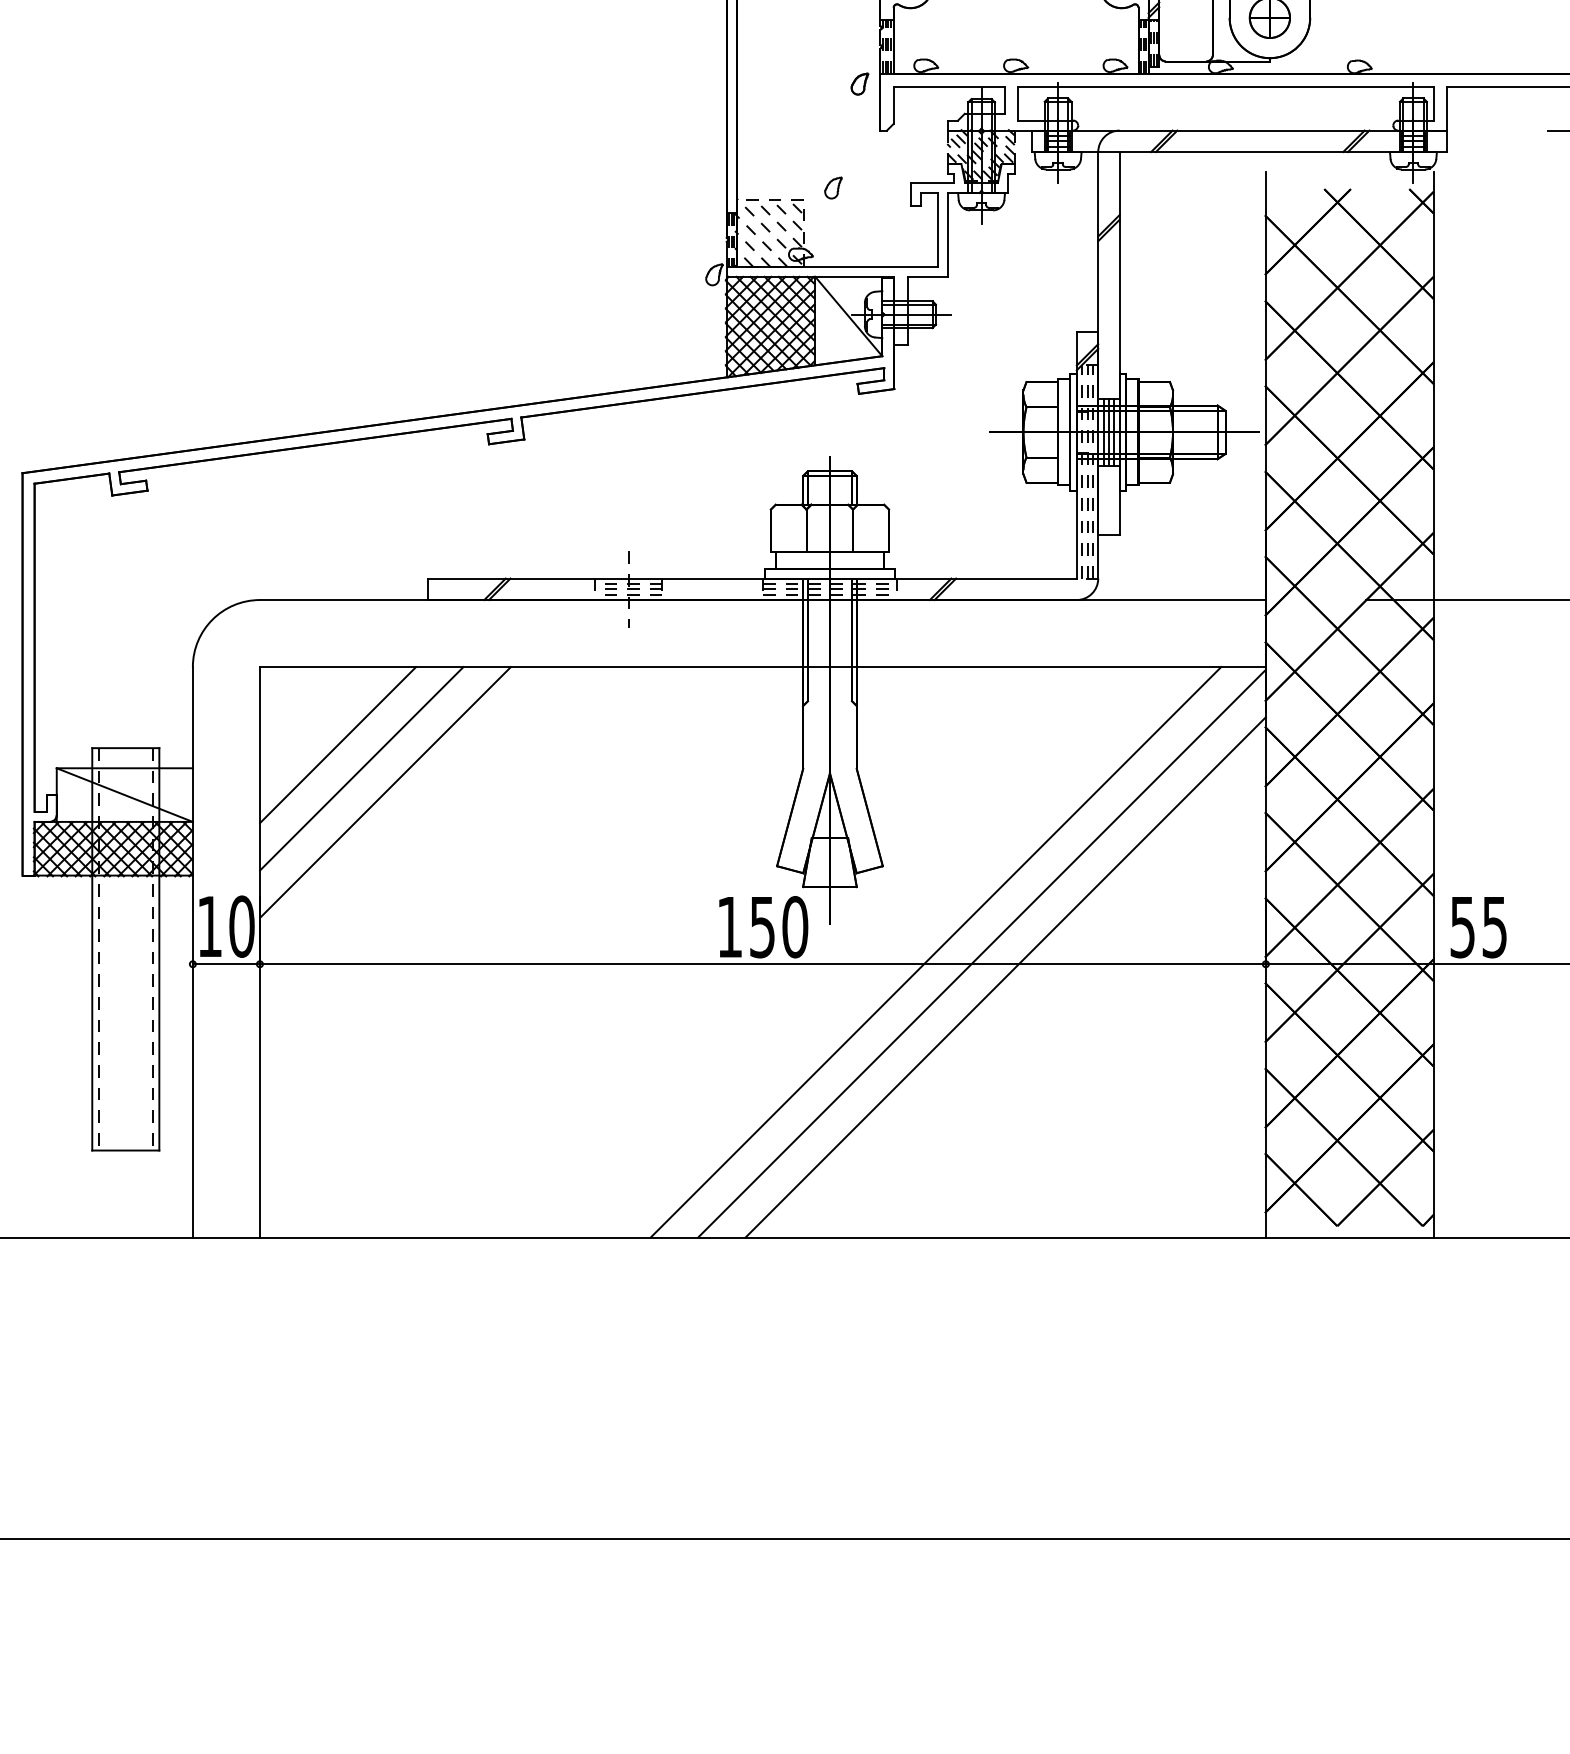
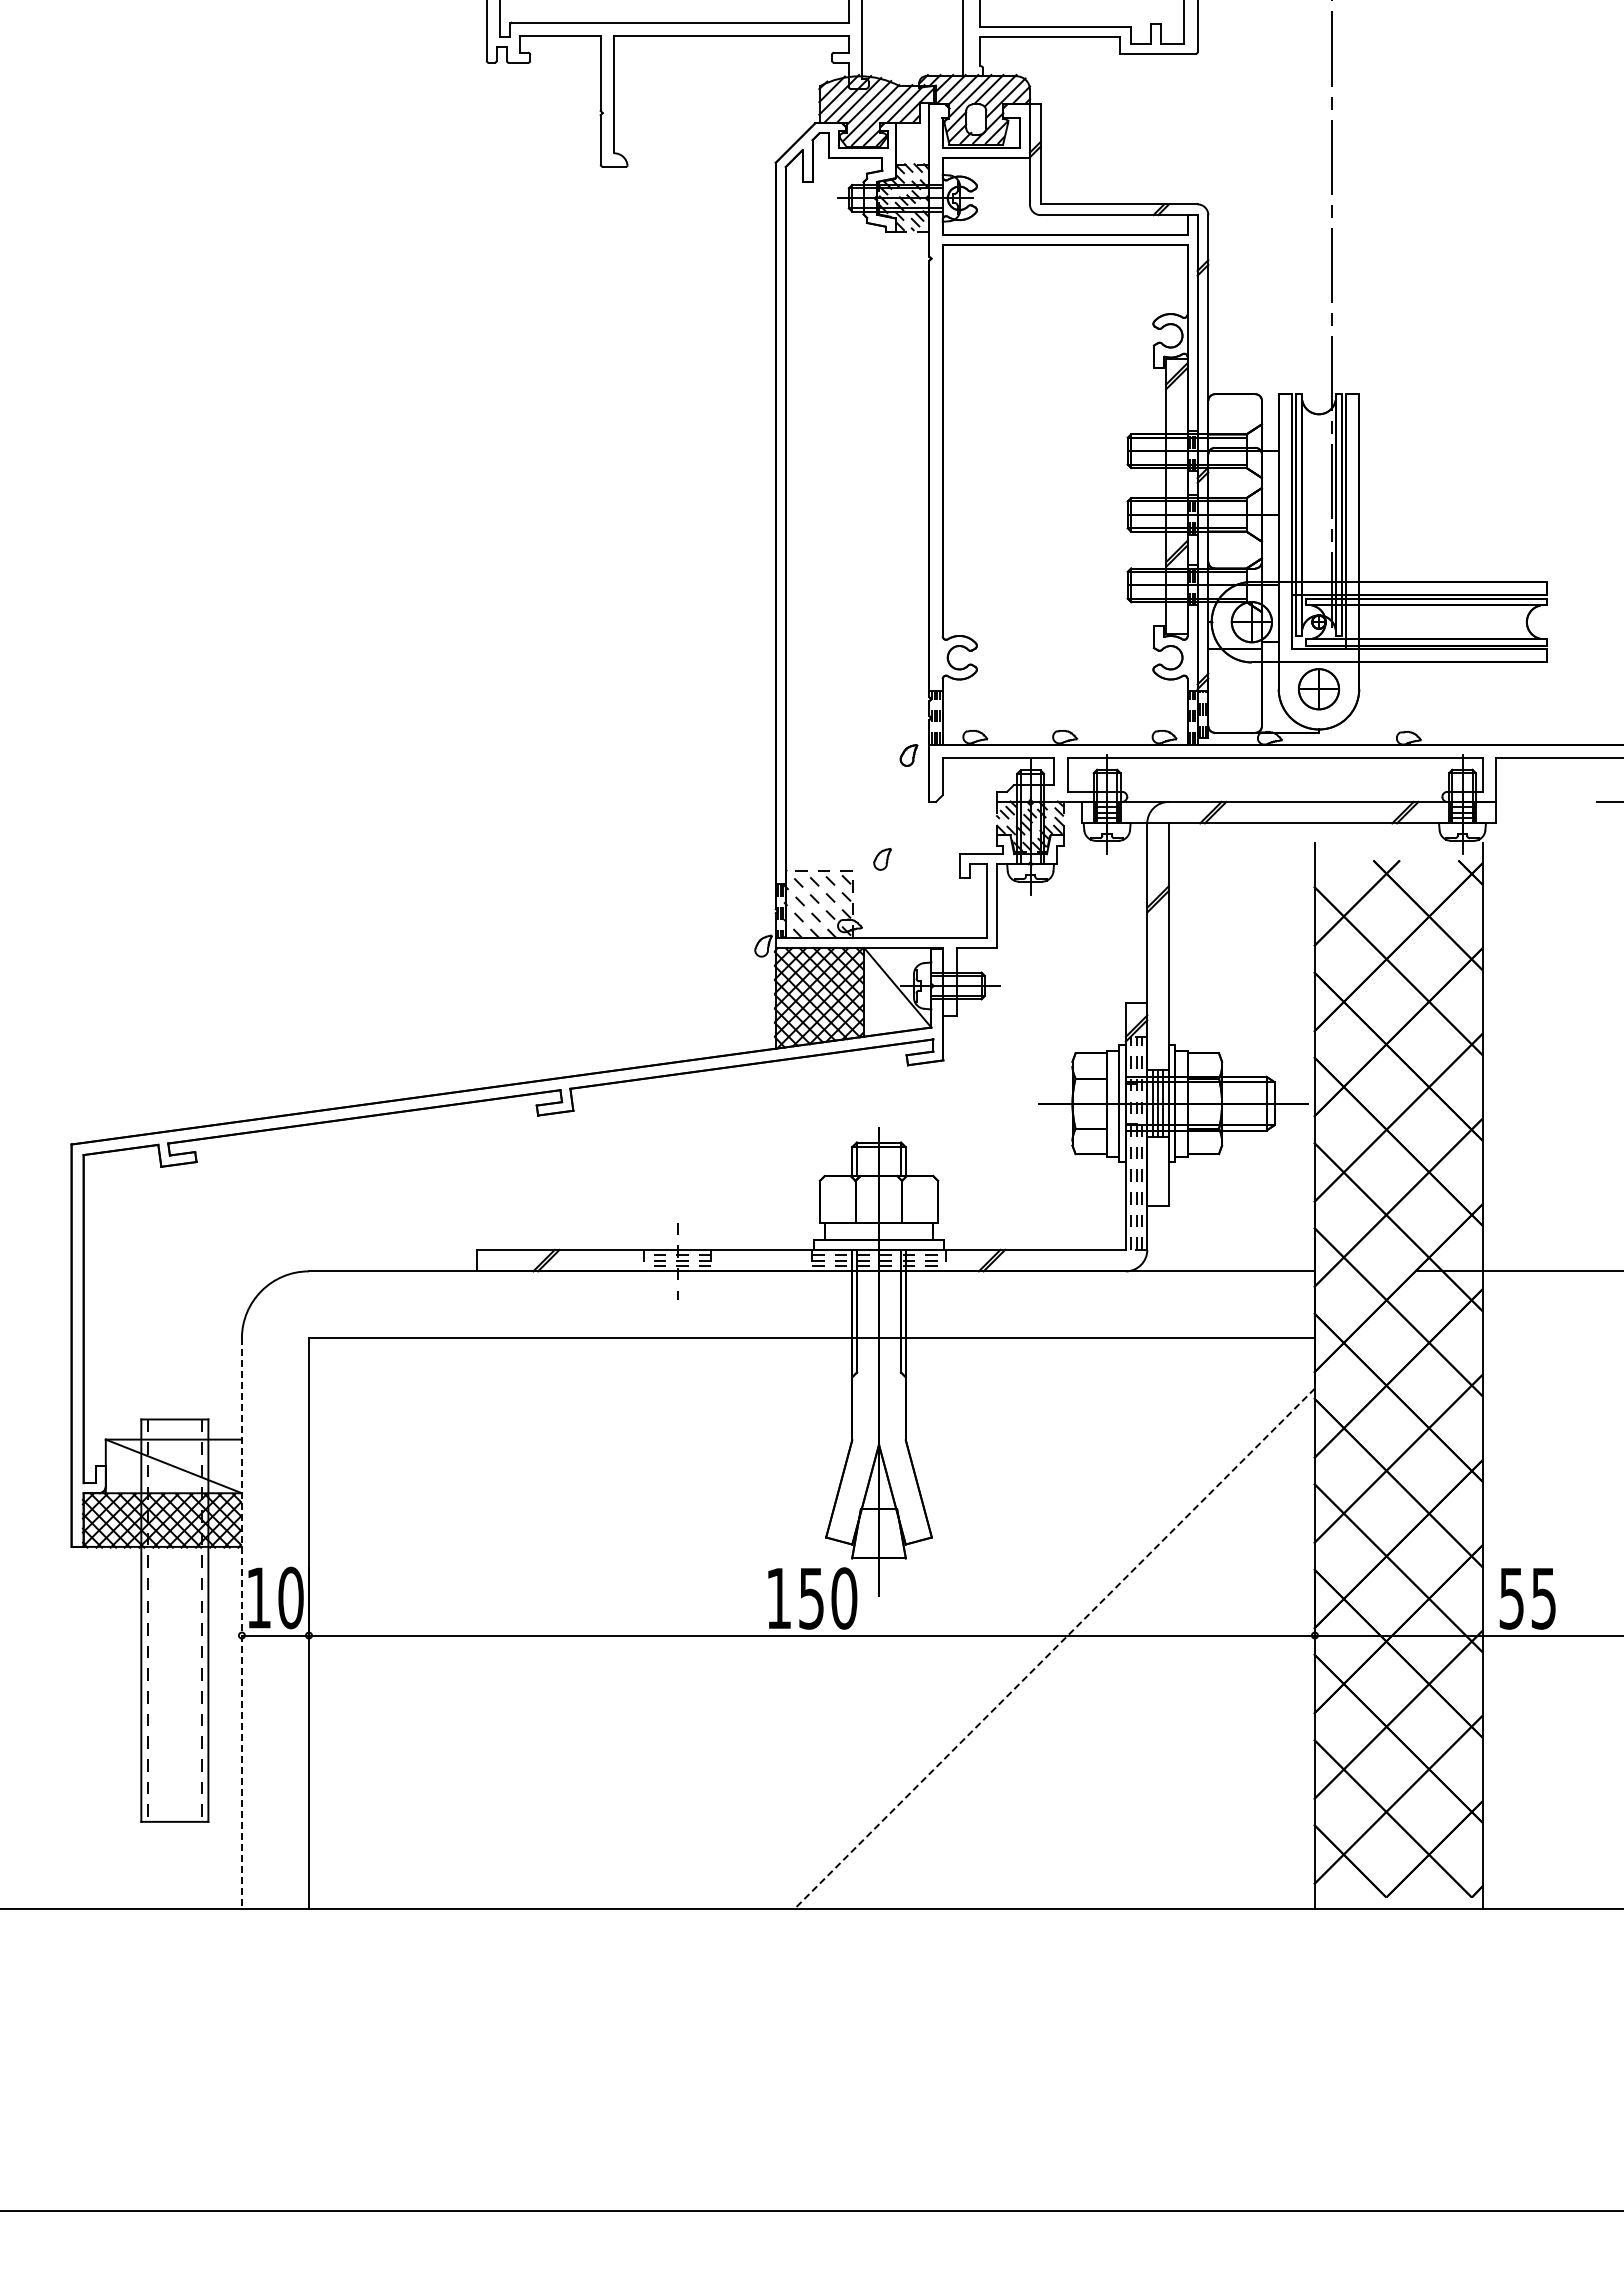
line: (338, 745) -> (387, 1416), removed
line: (361, 768) -> (410, 1439), removed
line: (385, 792) -> (434, 1463), removed
line: (935, 952) -> (984, 1623), removed
line: (192, 953) -> (241, 1624), solid -> dashed
line: (981, 953) -> (1030, 1624), removed
line: (1005, 977) -> (1054, 1648), solid -> dashed

